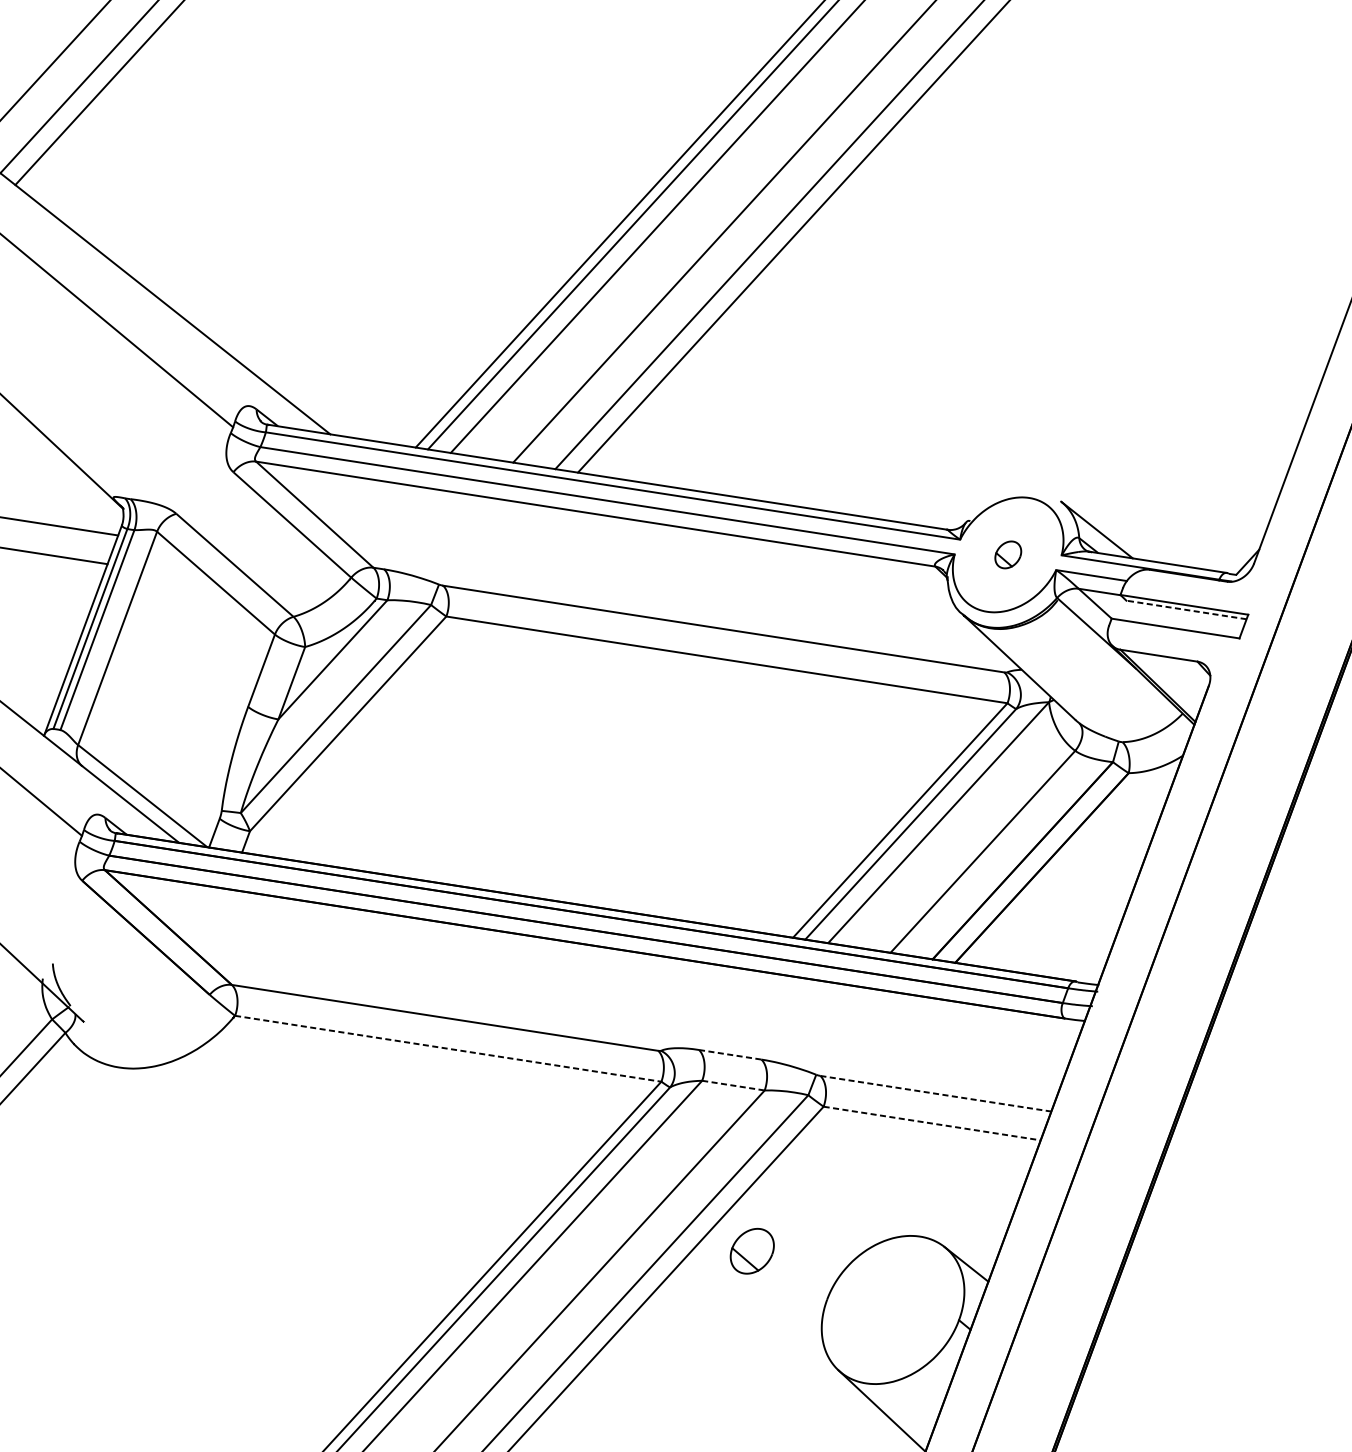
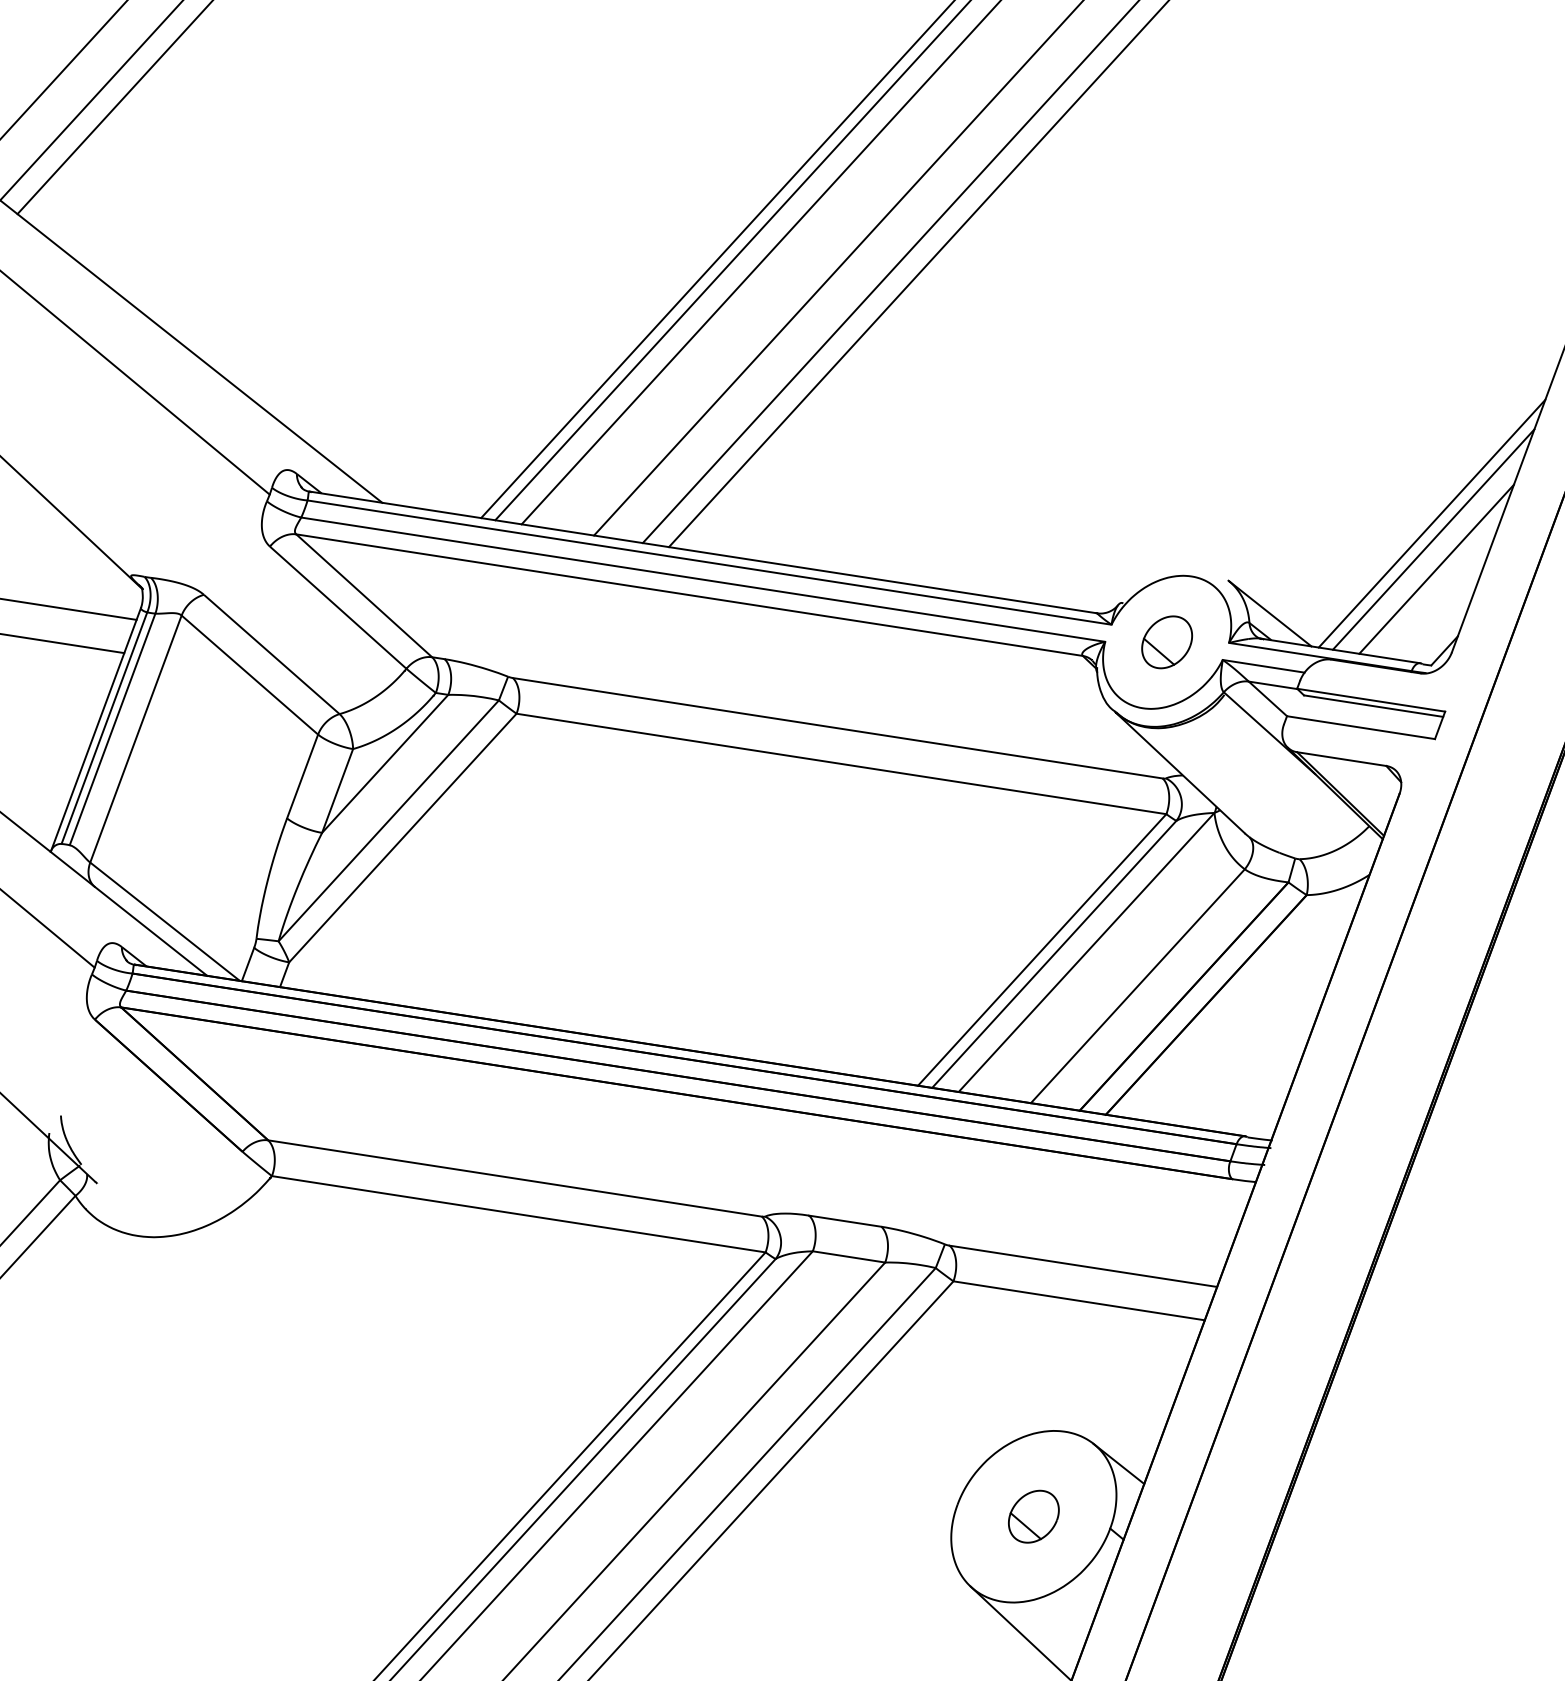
line: (1236, 452) -> (1431, 523), added
line: (1238, 466) -> (1433, 539), added
line: (1240, 491) -> (1436, 568), added
part: (1008, 555) -> (1167, 642), size x1.67
line: (1186, 610) -> (1373, 706), dashed -> solid
line: (448, 1048) -> (518, 1214), dashed -> solid
line: (730, 1055) -> (845, 1221), dashed -> solid
line: (733, 1085) -> (849, 1256), dashed -> solid
line: (935, 1093) -> (1083, 1266), dashed -> solid
line: (932, 1123) -> (1079, 1300), dashed -> solid
part: (751, 1251) -> (1033, 1516), moved

